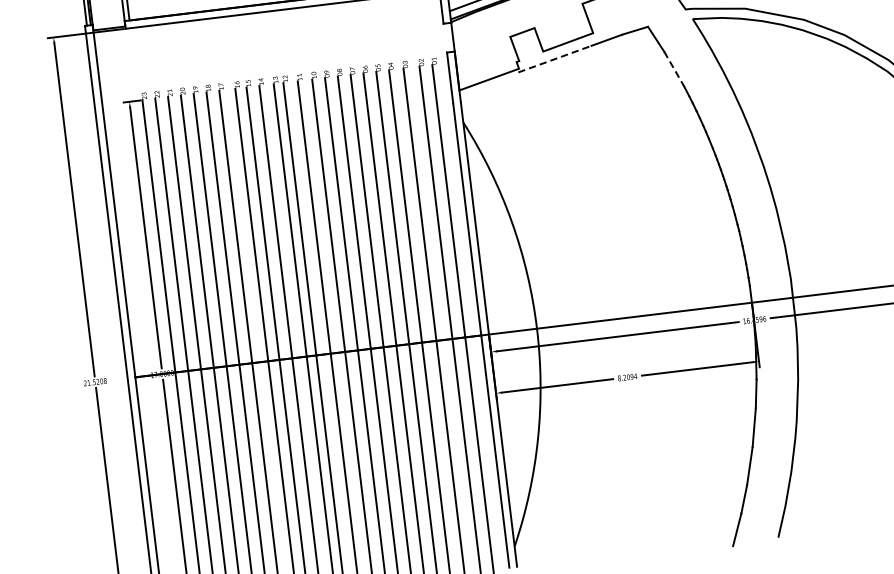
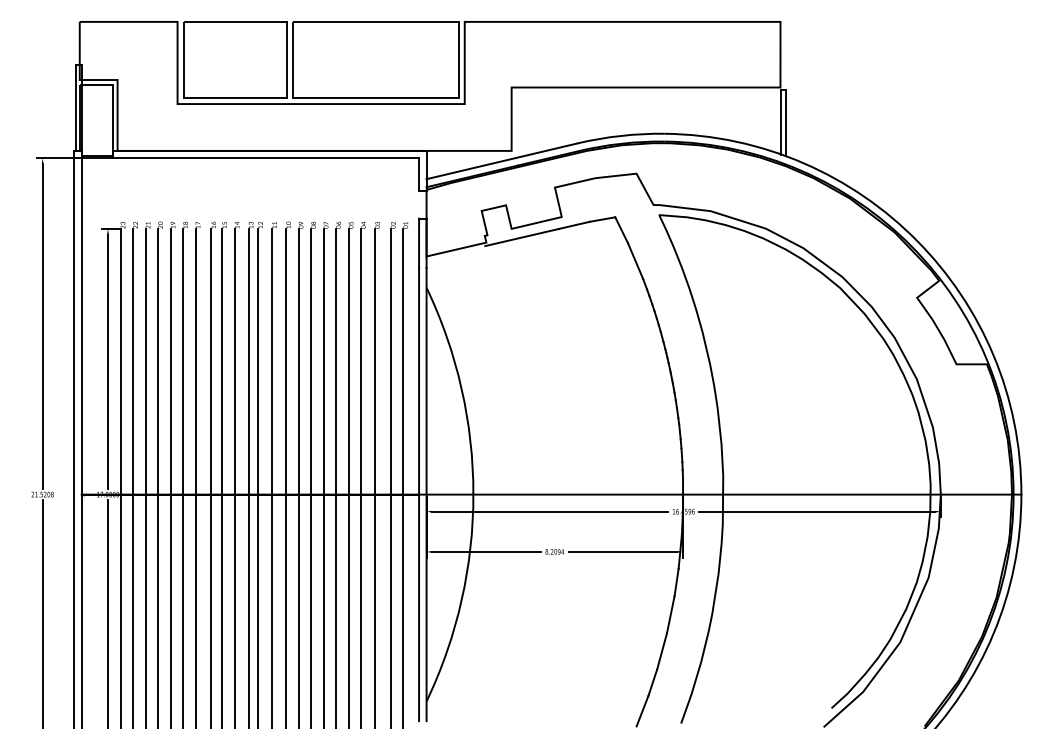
line: (555, 59) -> (522, 237), dashed -> solid
line: (674, 69) -> (635, 261), dashed -> solid

